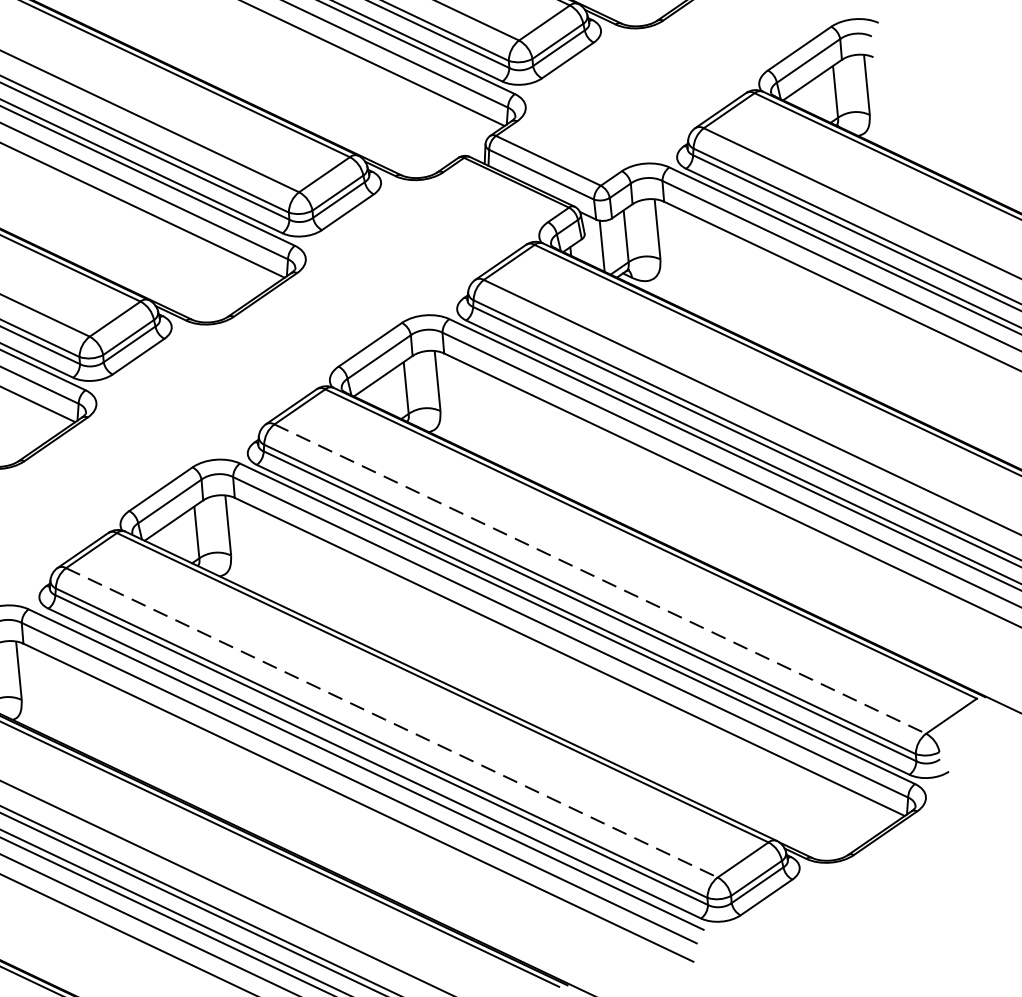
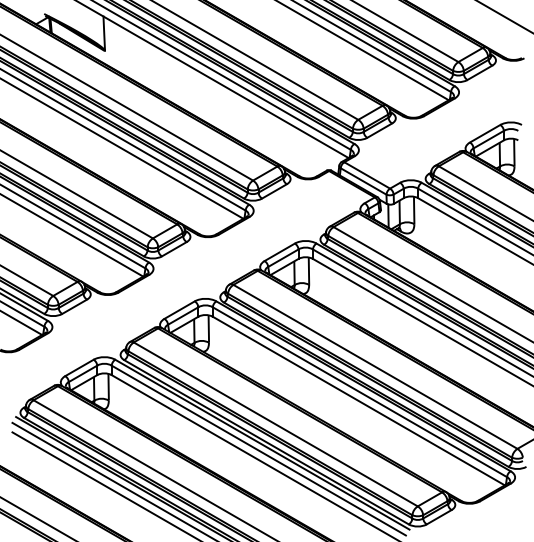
line: (600, 578) -> (375, 366), dashed -> solid
line: (391, 723) -> (275, 424), dashed -> solid

